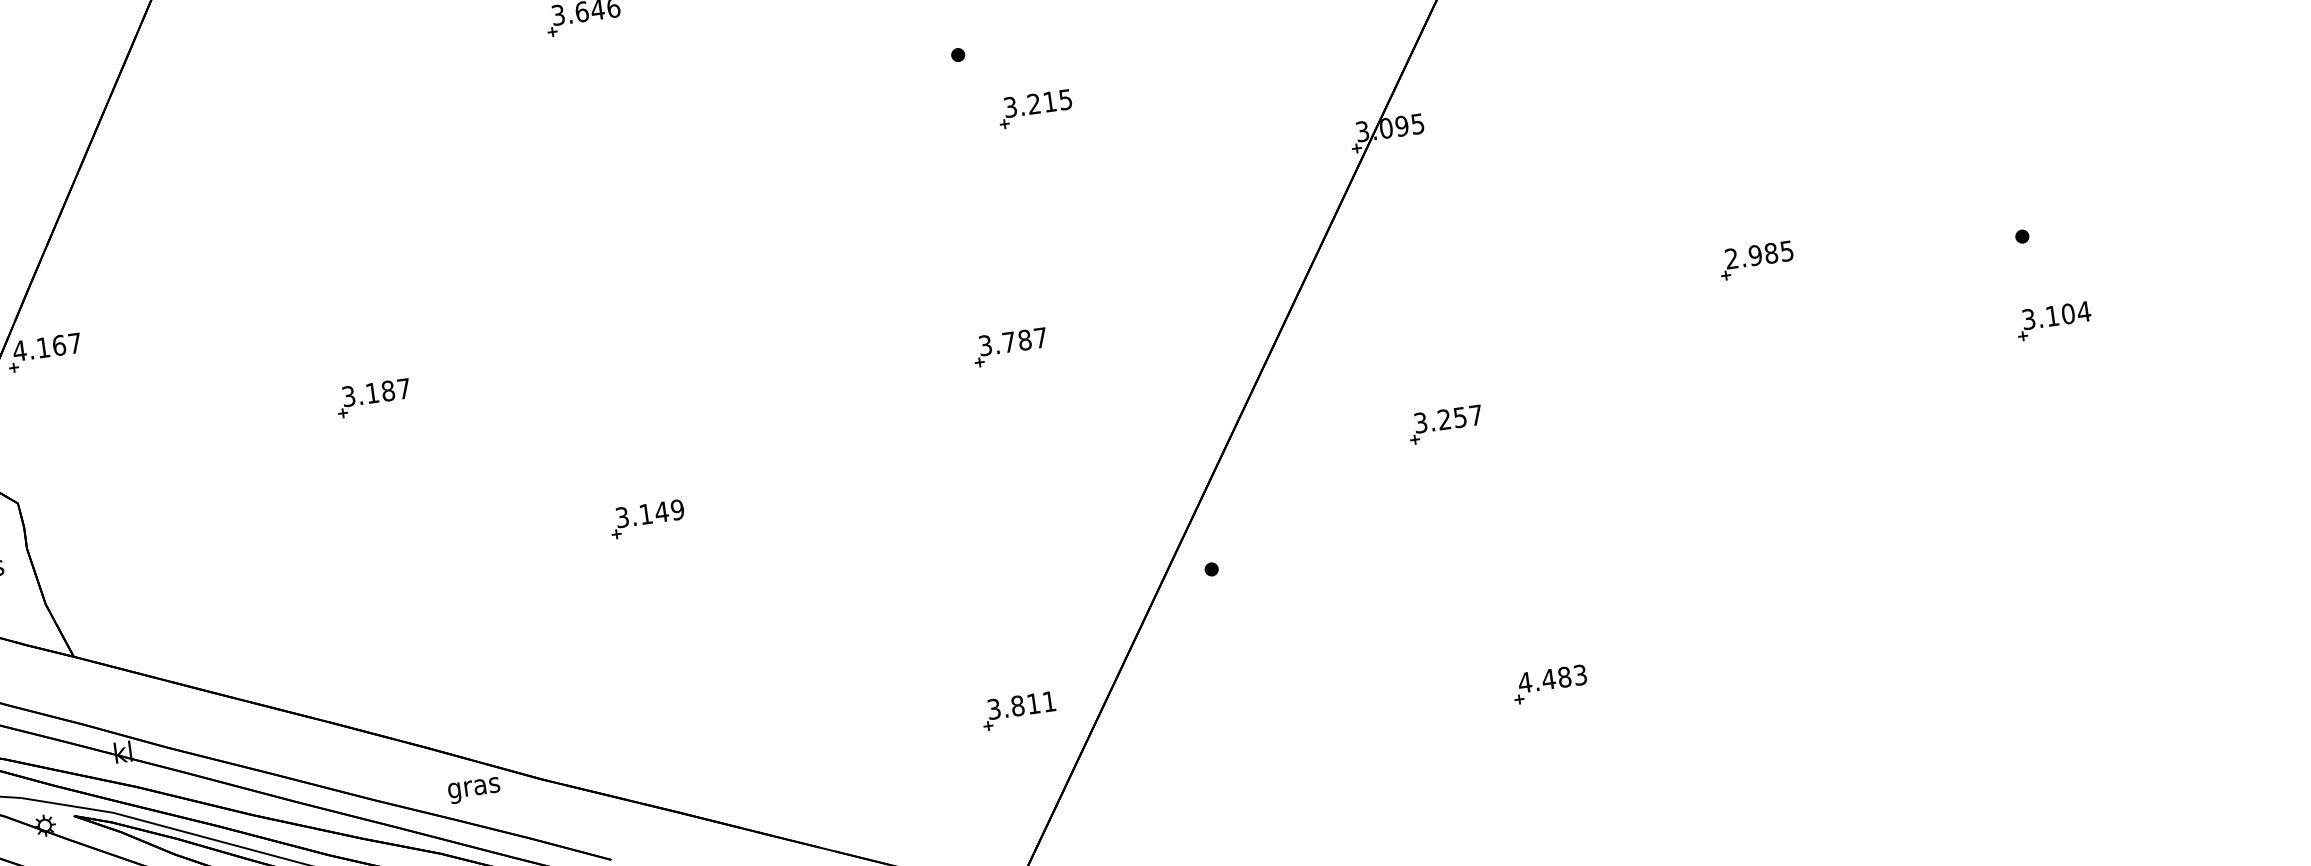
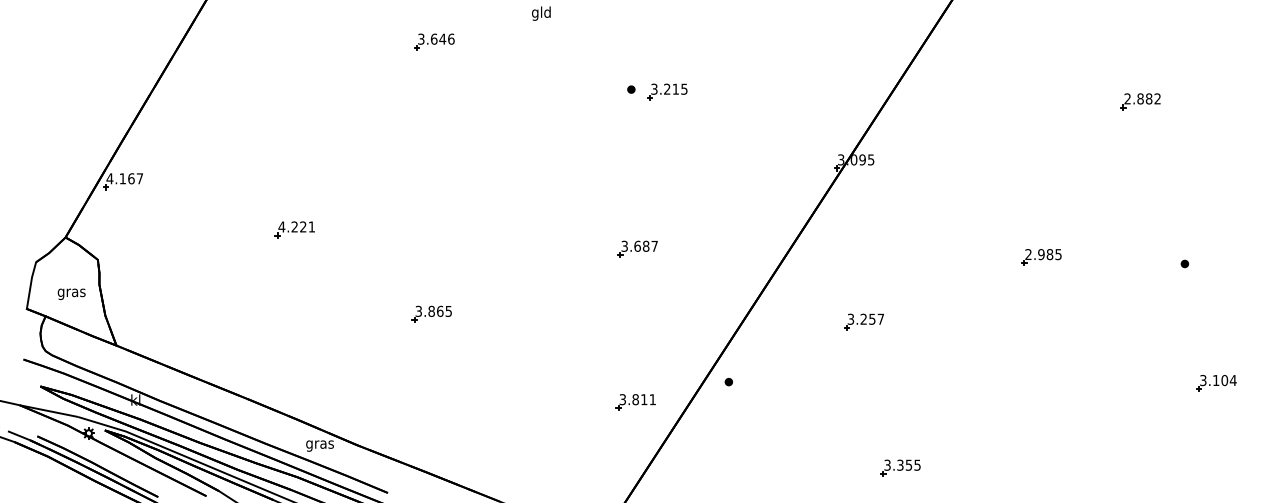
part: (1035, 108) -> (667, 91), moved
part: (2053, 321) -> (1216, 383), moved
text: (1008, 340) -> (637, 245), 3.787 -> 3.687
text: (375, 391) -> (296, 226), 3.187 -> 4.221
text: (662, 510) -> (440, 310), 3.149 -> 3.865
text: (1552, 677) -> (902, 464), 4.483 -> 3.355
part: (1018, 711) -> (635, 402), moved

